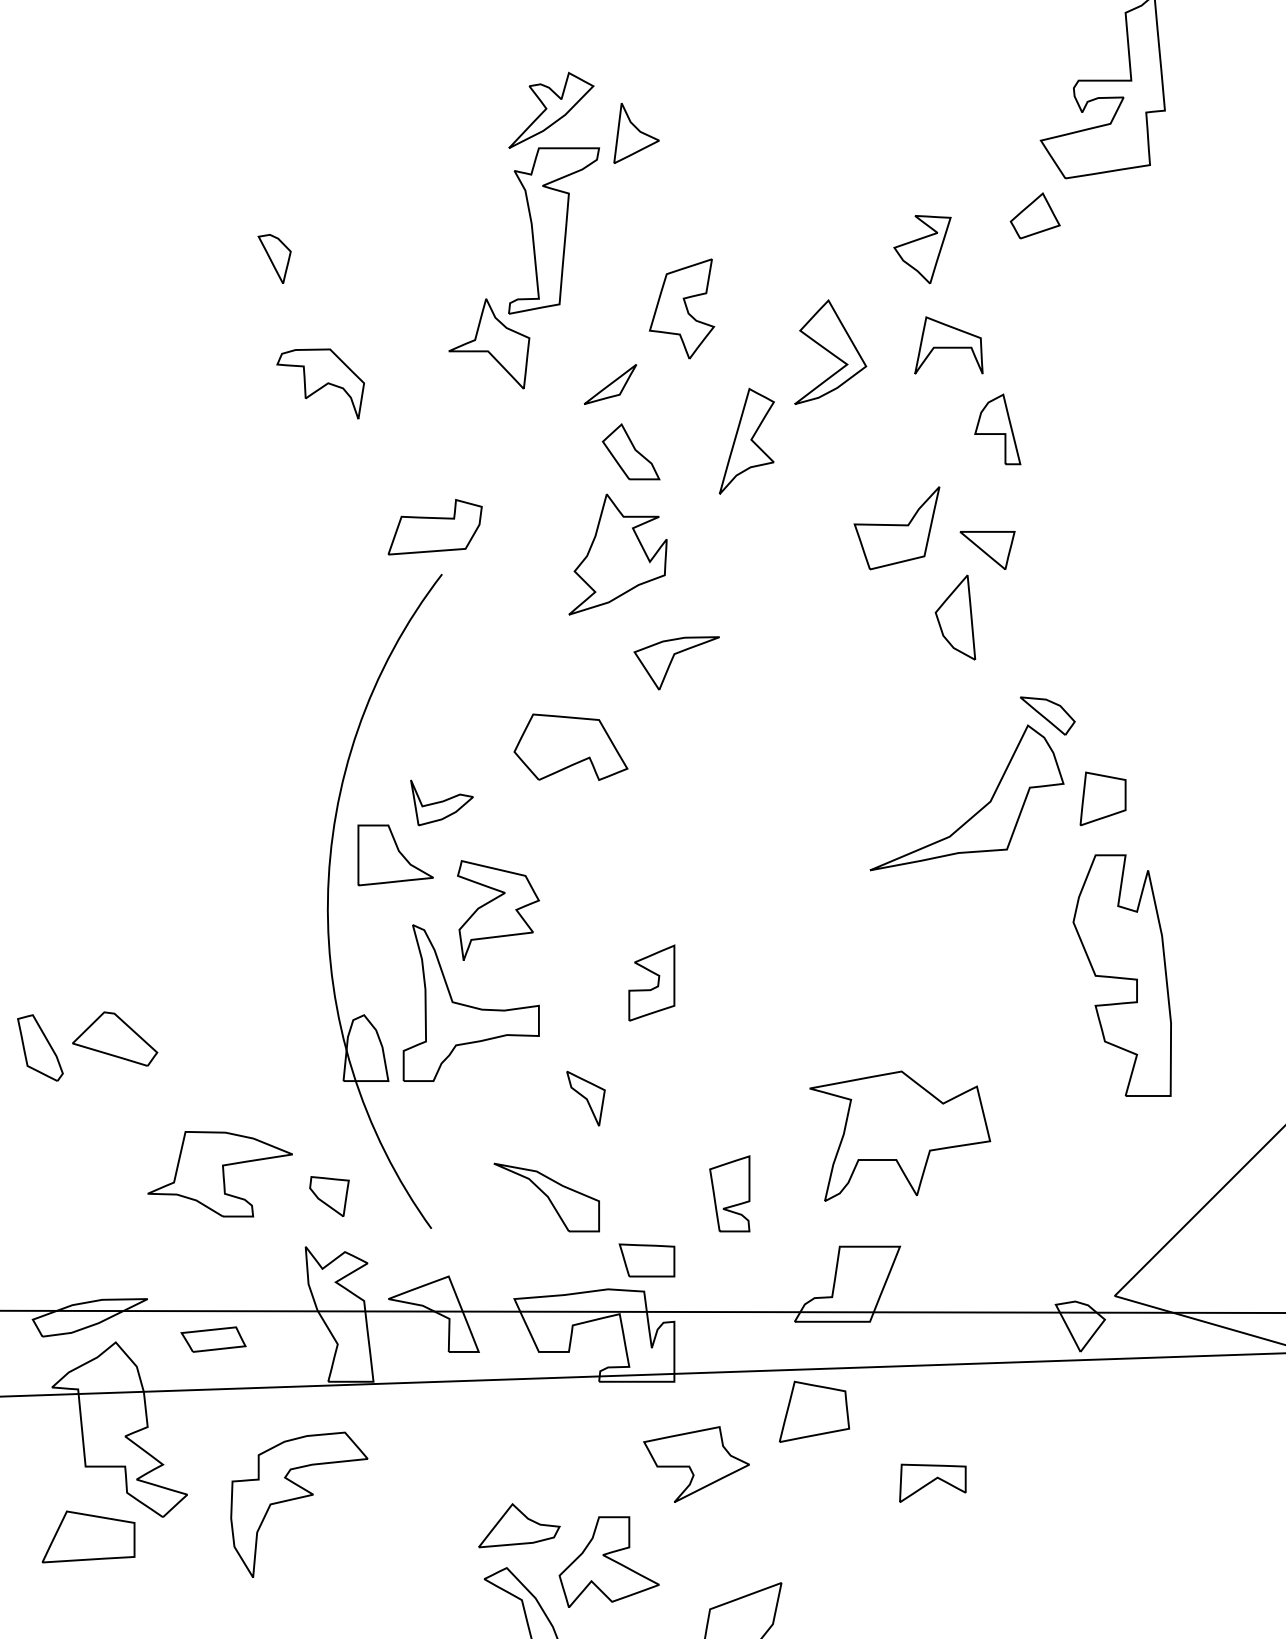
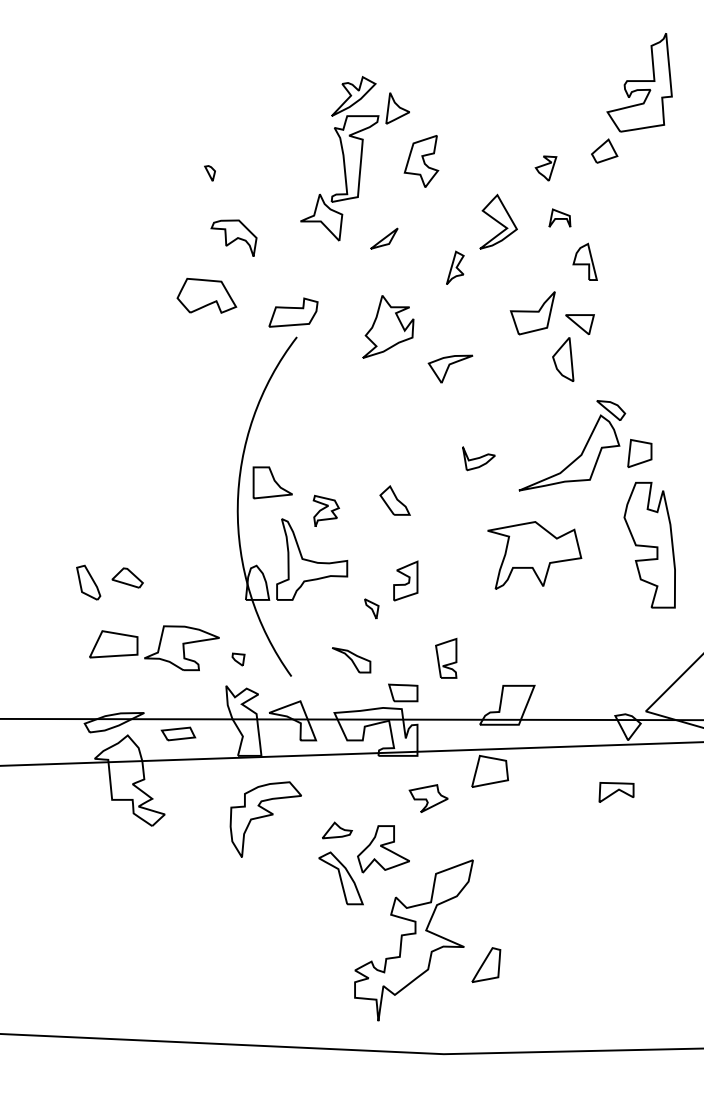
part: (921, 249) -> (545, 168), size x0.7
part: (273, 258) -> (209, 173), size x0.6
part: (682, 308) -> (421, 161), moved
part: (948, 343) -> (559, 217), size x0.6
part: (747, 440) -> (455, 267), size x0.6
part: (630, 451) -> (394, 500), moved
part: (676, 661) -> (450, 368), moved
part: (570, 746) -> (206, 295), moved
part: (441, 802) -> (478, 458), moved
part: (498, 908) -> (326, 510), size x0.6
part: (651, 981) -> (405, 580), moved
part: (115, 1037) -> (127, 577), size x0.7
part: (585, 1097) -> (371, 608), size x0.7
part: (900, 1136) -> (534, 555), moved
part: (329, 1195) -> (238, 659), size x0.6
part: (547, 1195) -> (351, 659), size x0.7
part: (695, 1463) -> (428, 798), size x0.7
part: (932, 1483) -> (616, 792), moved
part: (298, 1504) -> (265, 819), moved
part: (520, 1525) -> (337, 830), size x0.7
part: (88, 1537) -> (113, 644), moved

